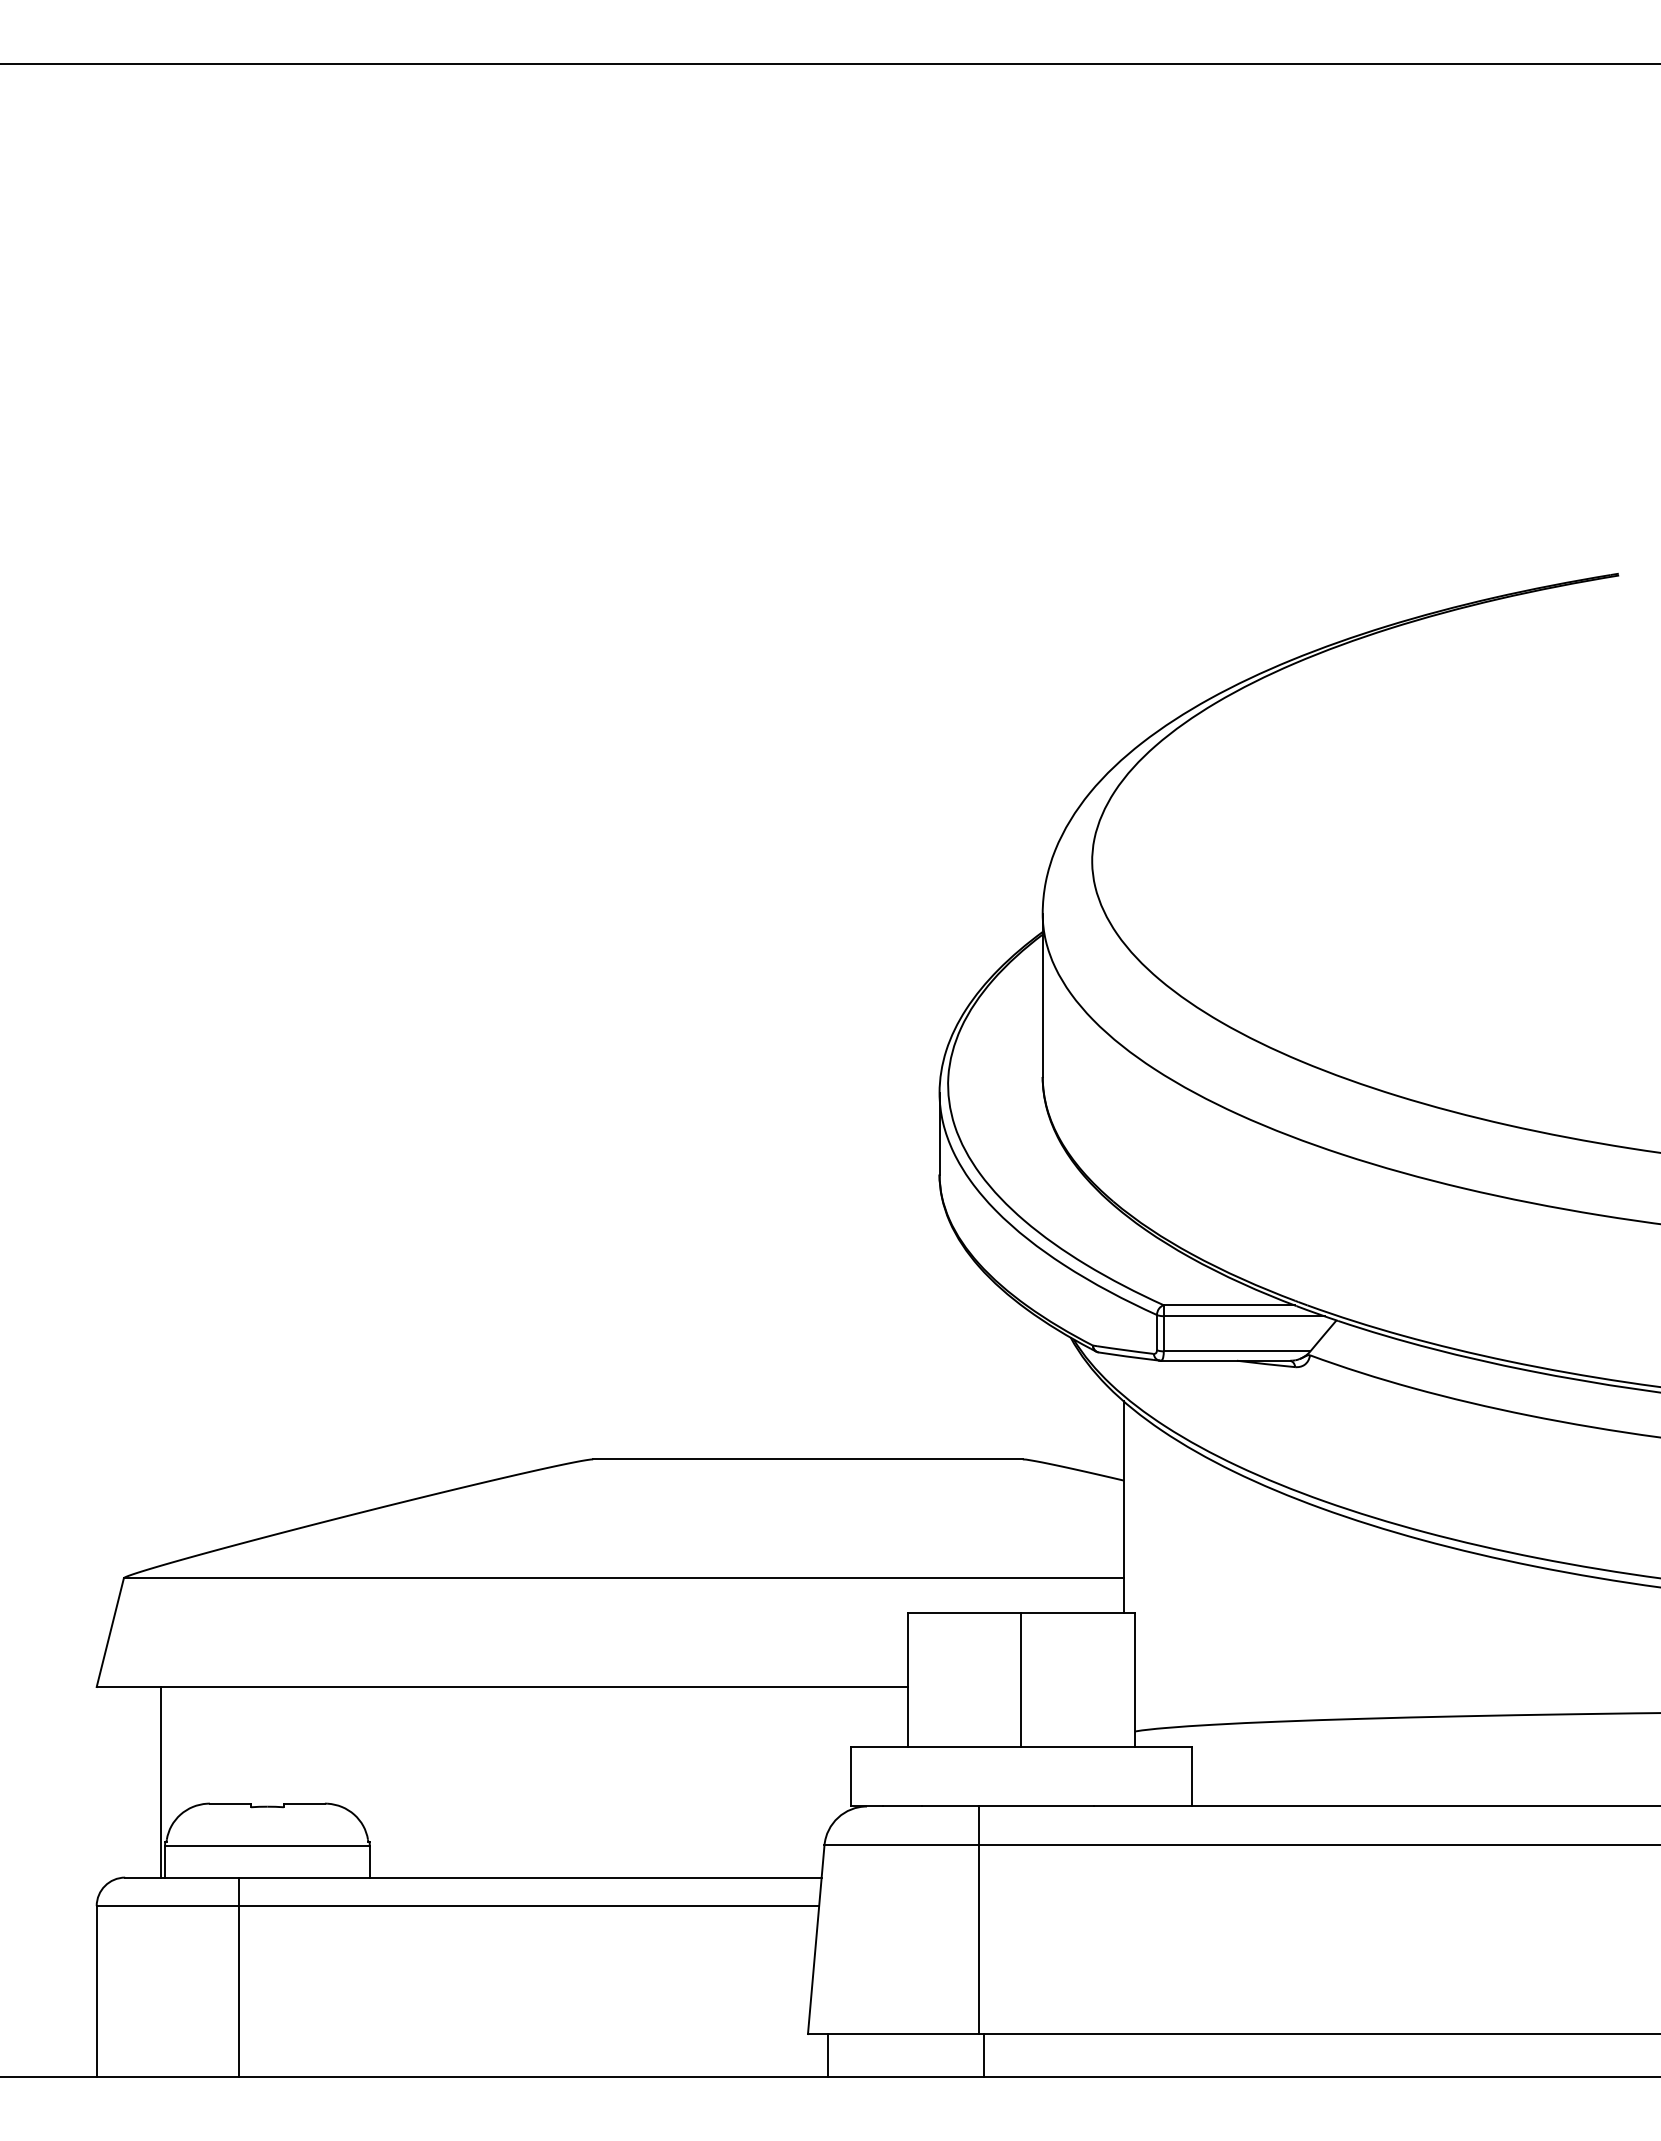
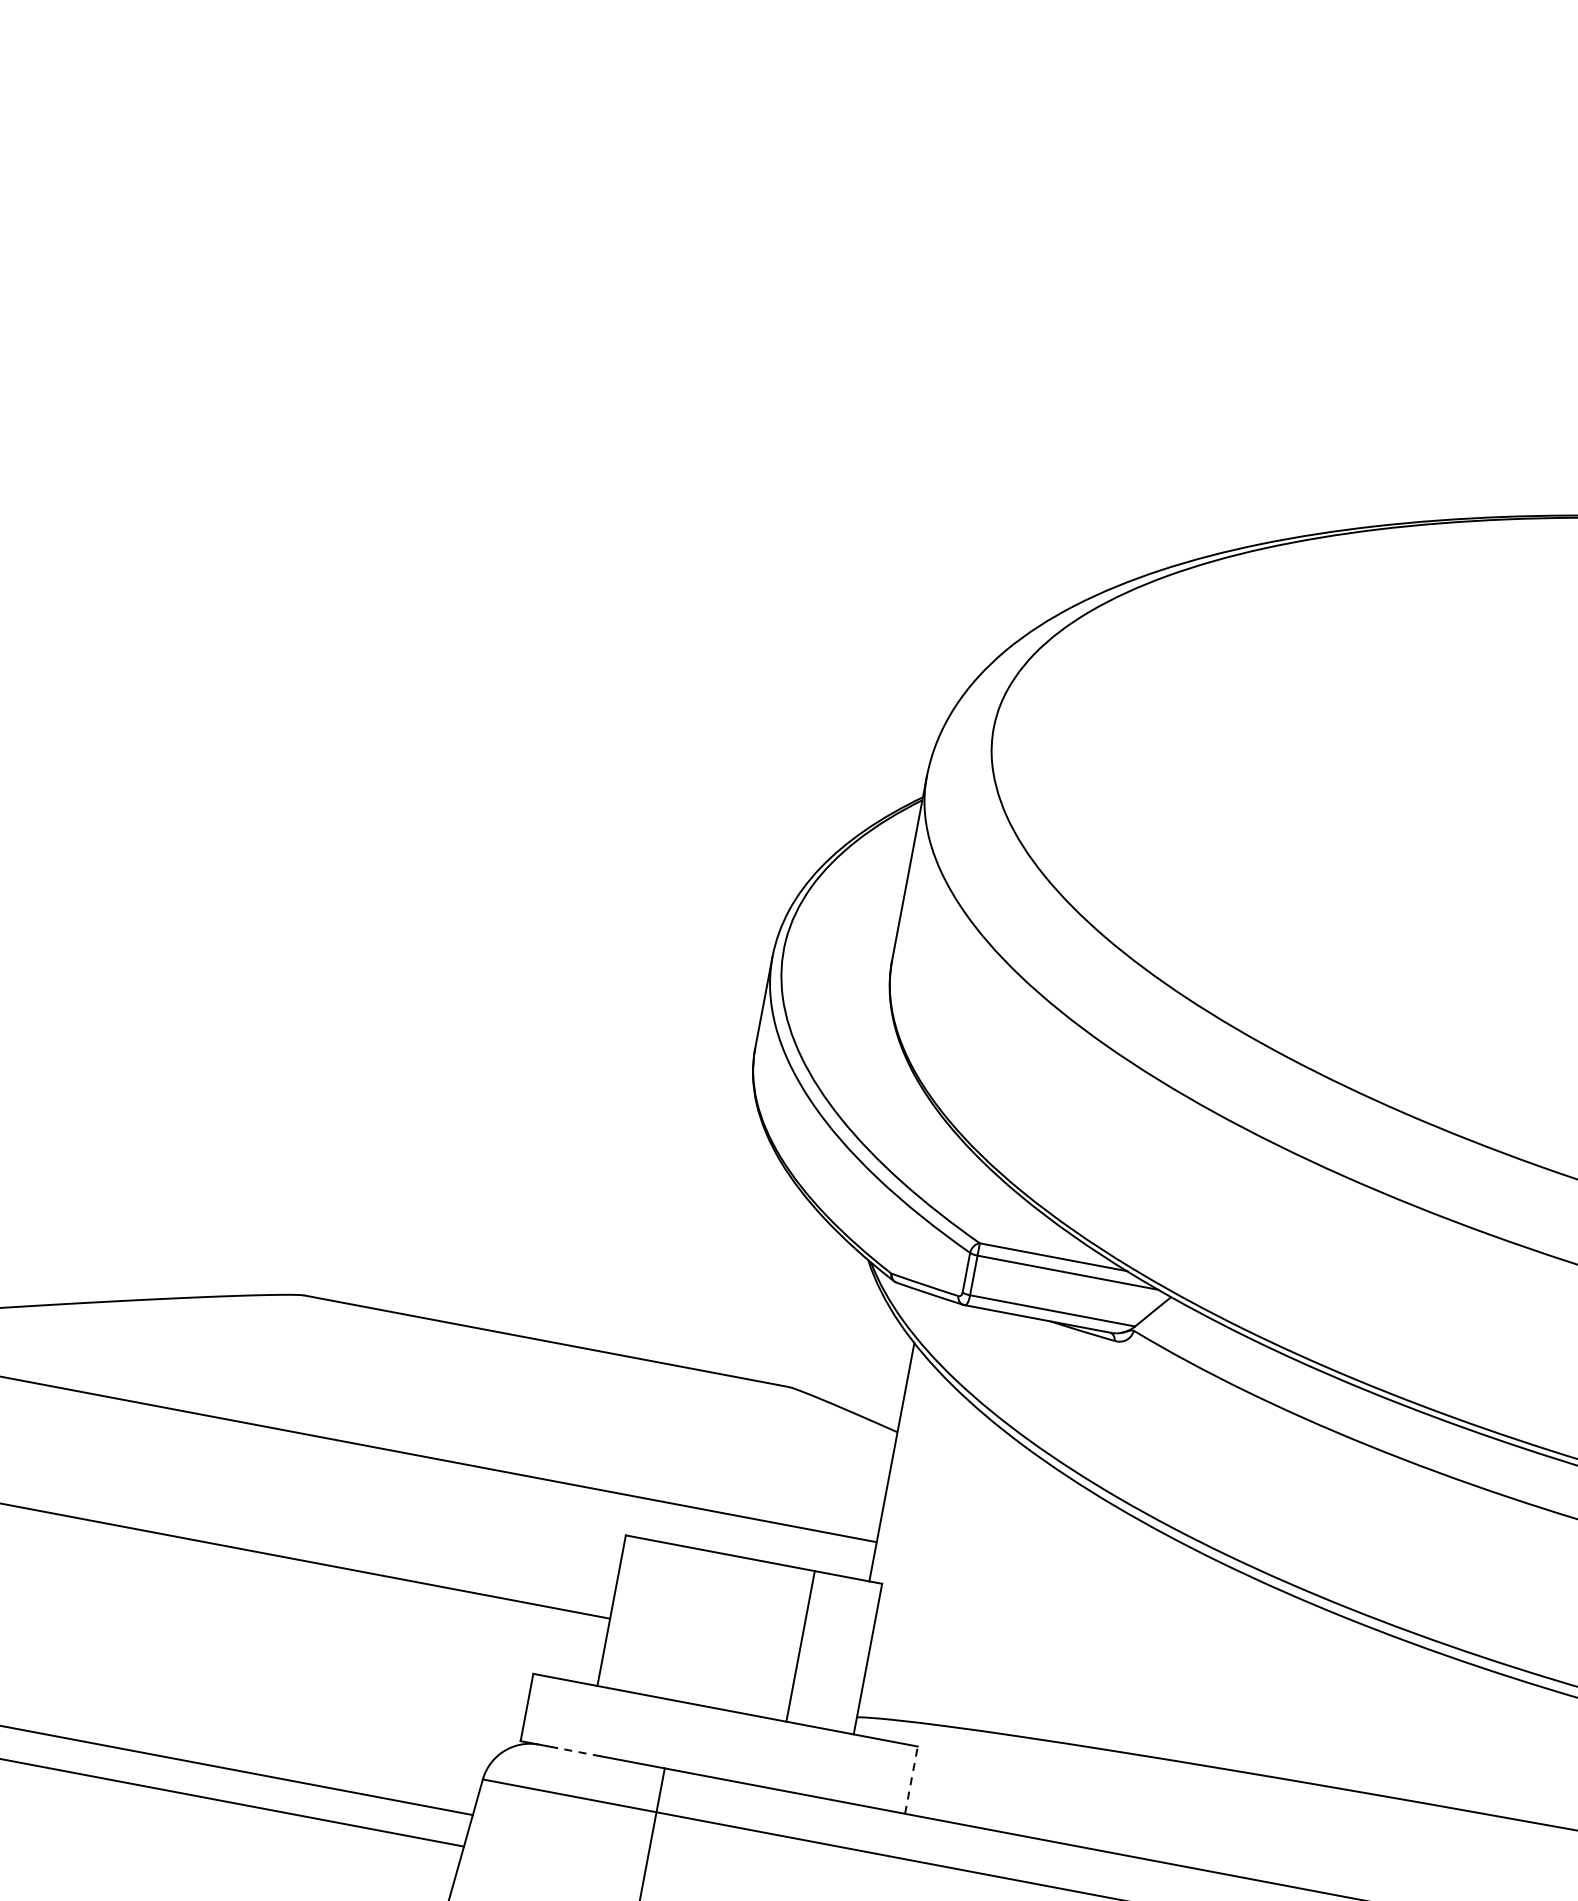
line: (1021, 1679) -> (800, 1645), moved
line: (1192, 1776) -> (911, 1780), solid -> dashed
line: (902, 1806) -> (579, 1752), solid -> dashed

